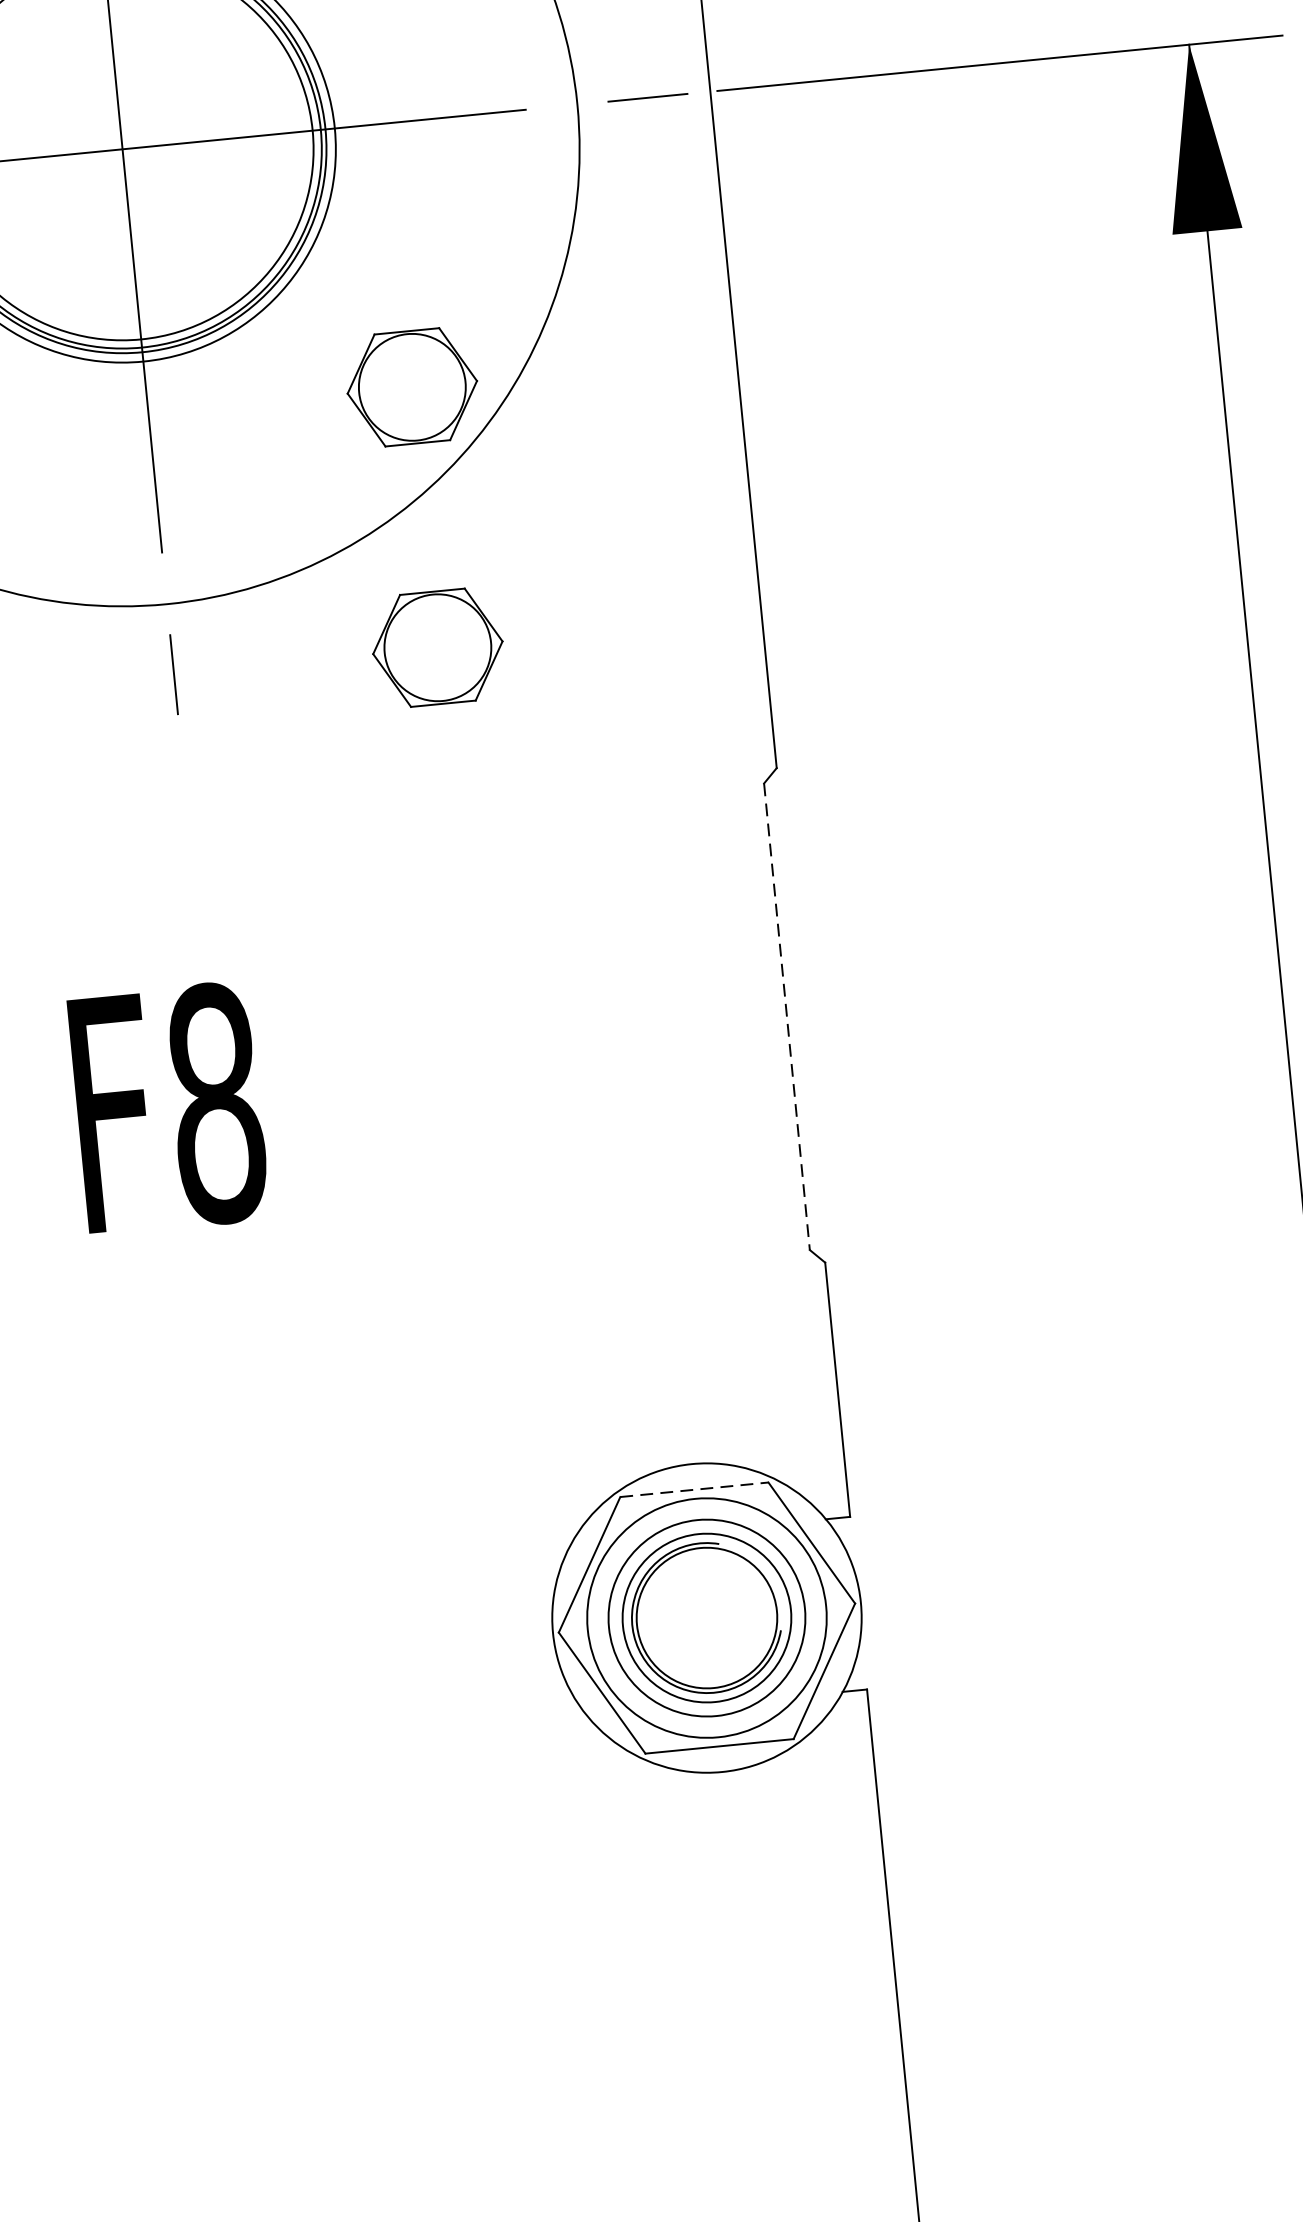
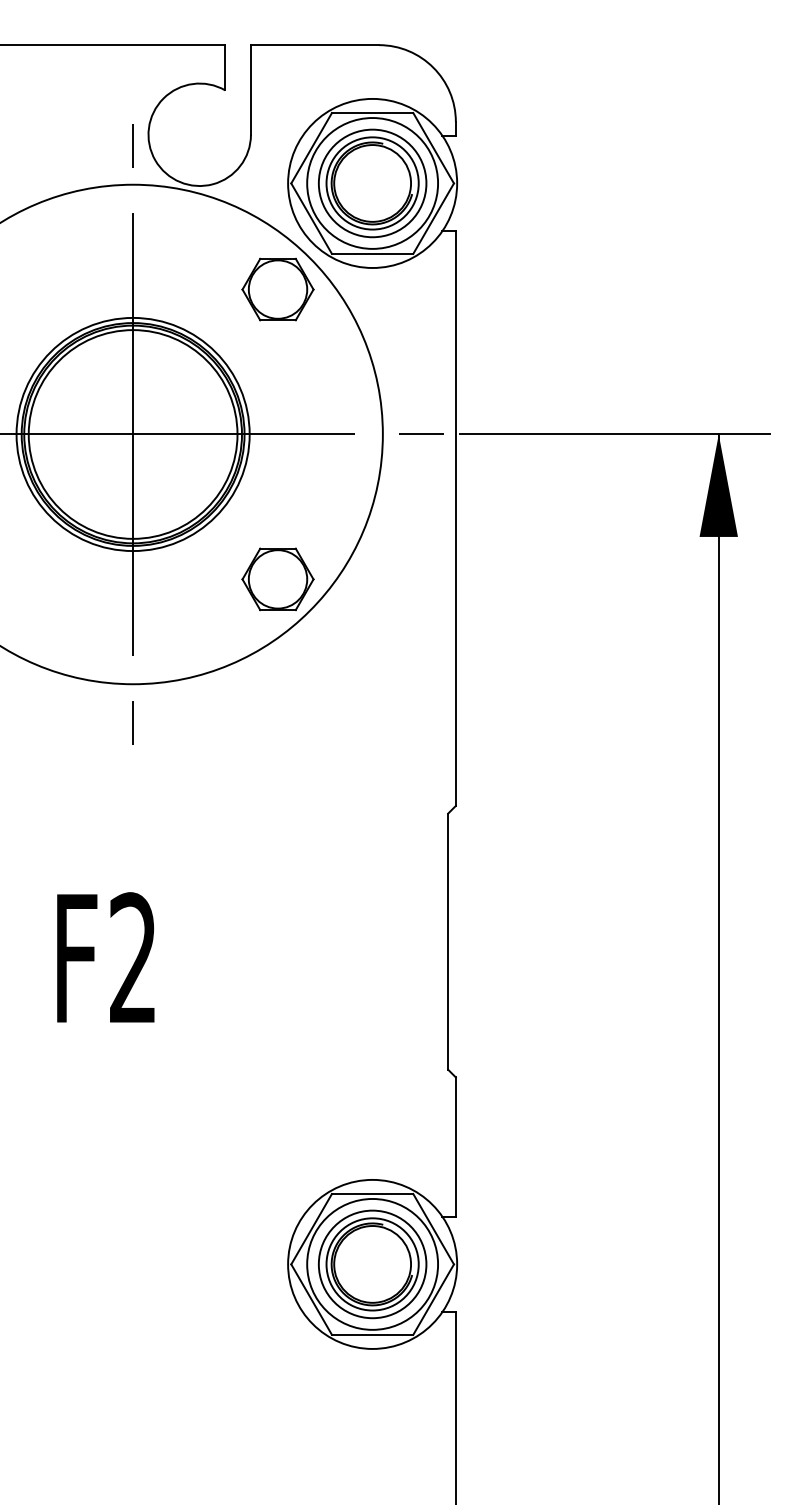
part: (436, 648) -> (277, 722), removed
line: (787, 1018) -> (448, 942), dashed -> solid
text: (216, 1103) -> (133, 958), F8 -> F2
line: (694, 1488) -> (372, 1193), dashed -> solid

